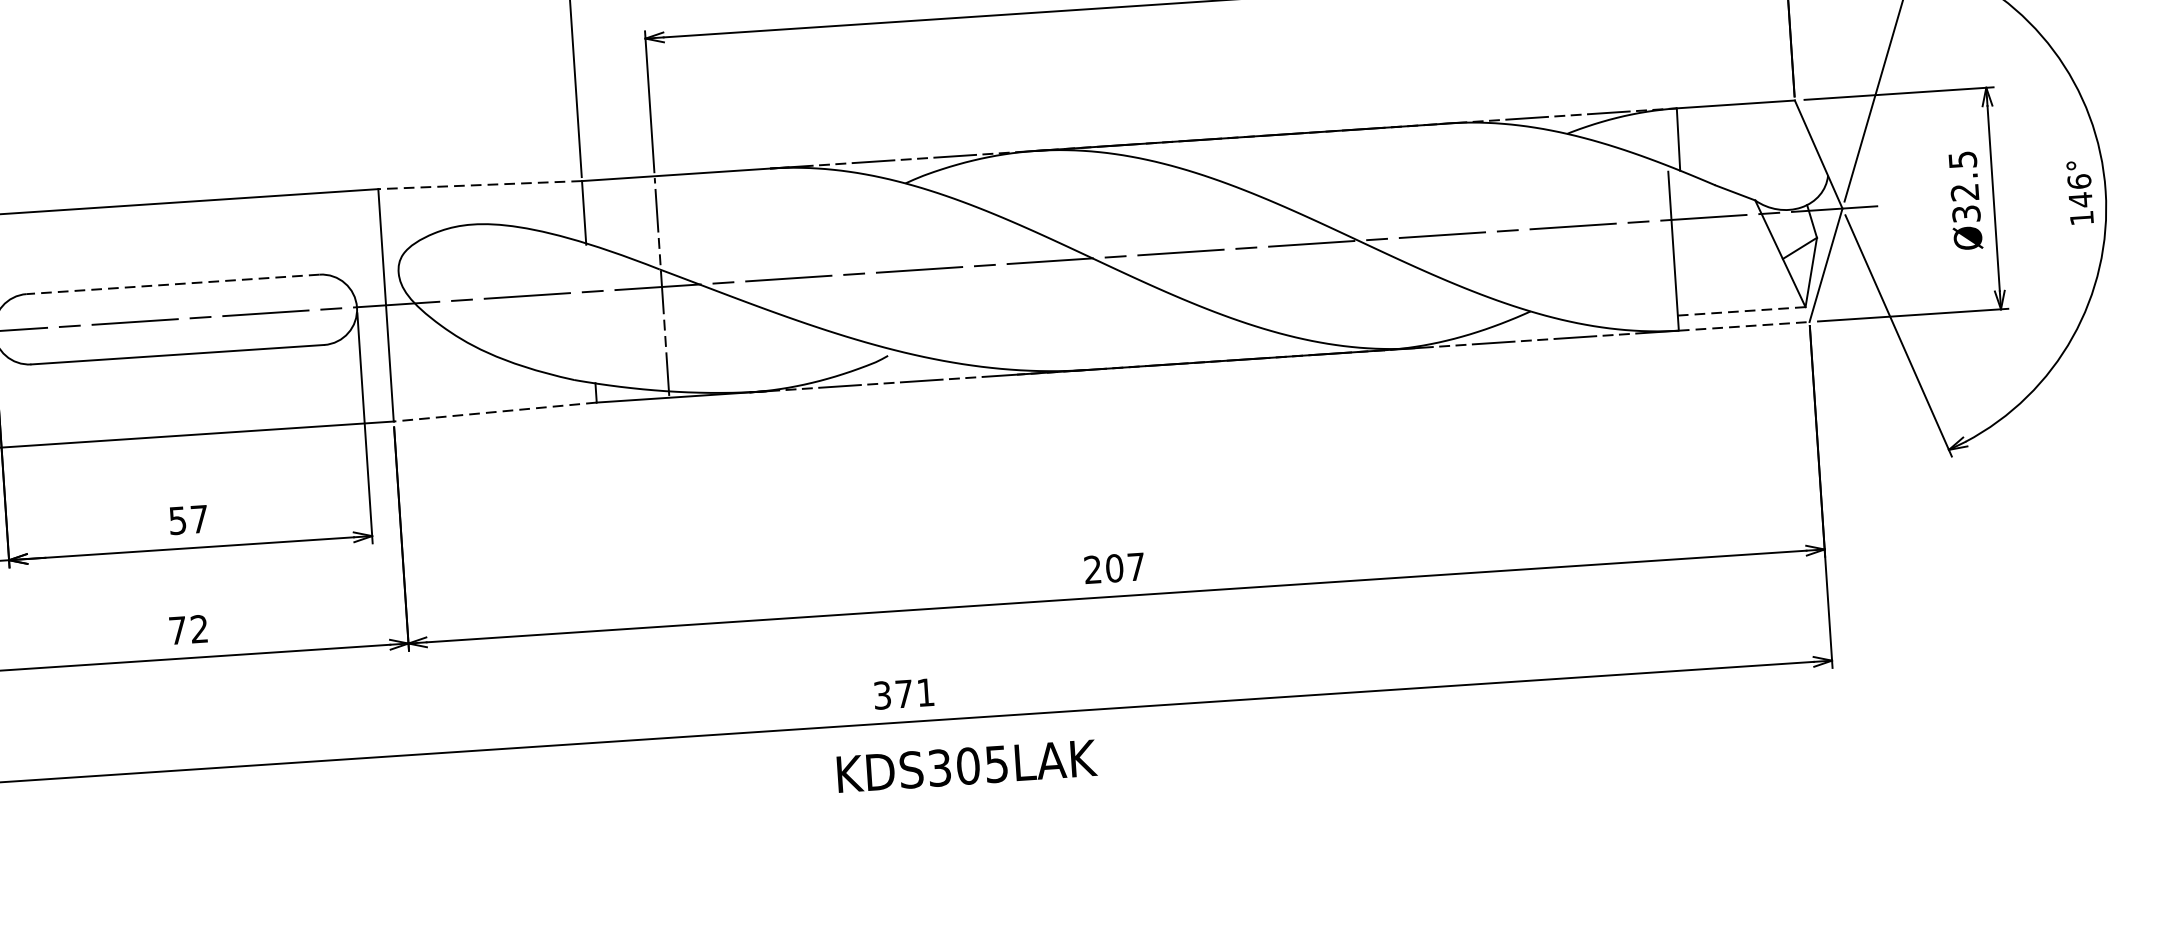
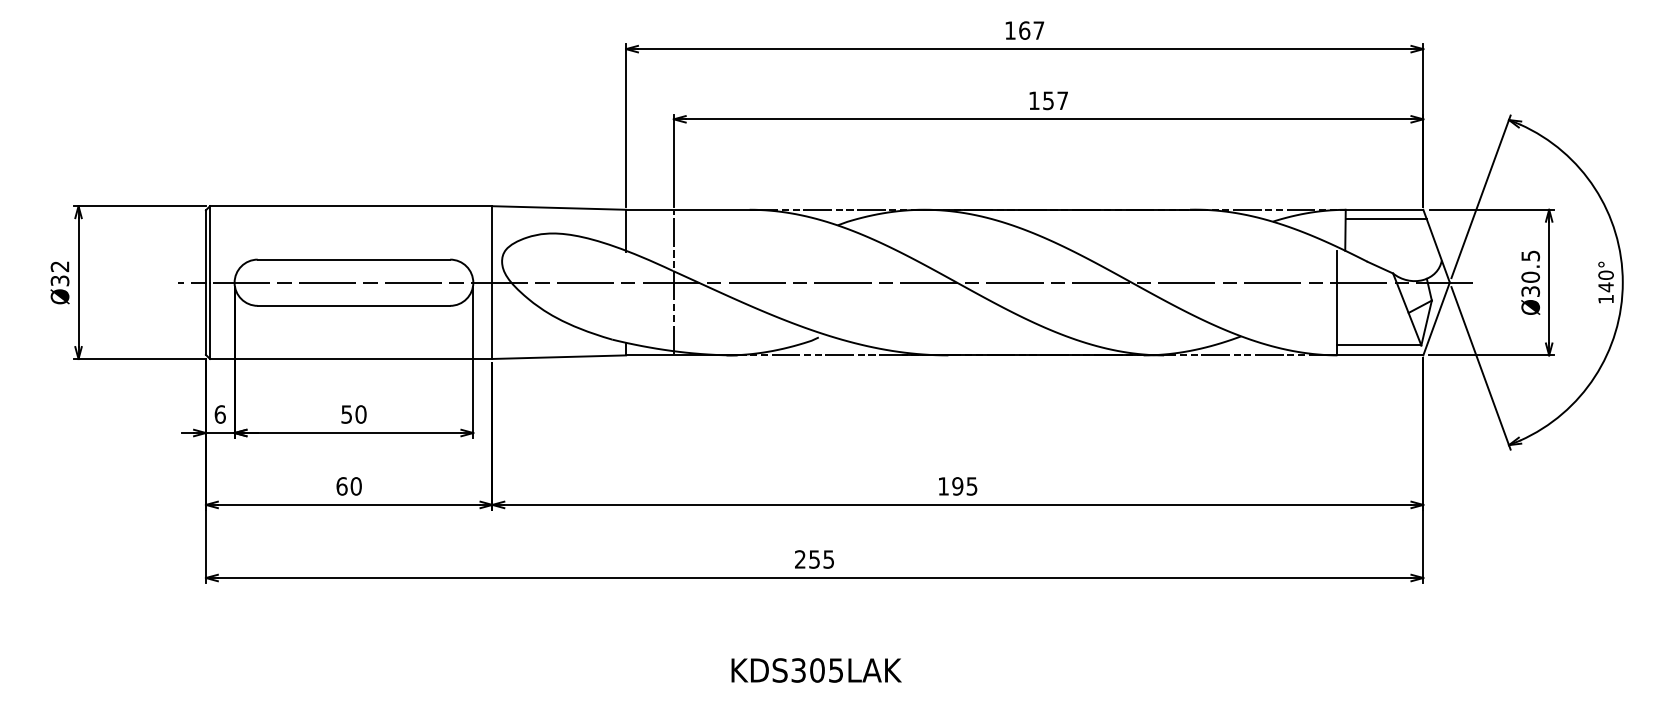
line: (1738, 119) -> (1385, 219), added
text: (2078, 180) -> (1605, 274), 146° -> 140°
line: (480, 185) -> (559, 208), dashed -> solid
text: (1964, 191) -> (1530, 276), Ø32.5 -> Ø30.5
line: (172, 284) -> (353, 259), dashed -> solid
line: (1741, 311) -> (1379, 345), dashed -> solid
line: (1744, 326) -> (1380, 355), dashed -> solid
line: (495, 412) -> (559, 357), dashed -> solid
text: (198, 519) -> (360, 414), 57 -> 50
text: (1114, 568) -> (957, 486), 207 -> 195
text: (187, 630) -> (348, 486), 72 -> 60
text: (903, 694) -> (814, 559), 371 -> 255
text: (966, 766) -> (816, 670), moved

